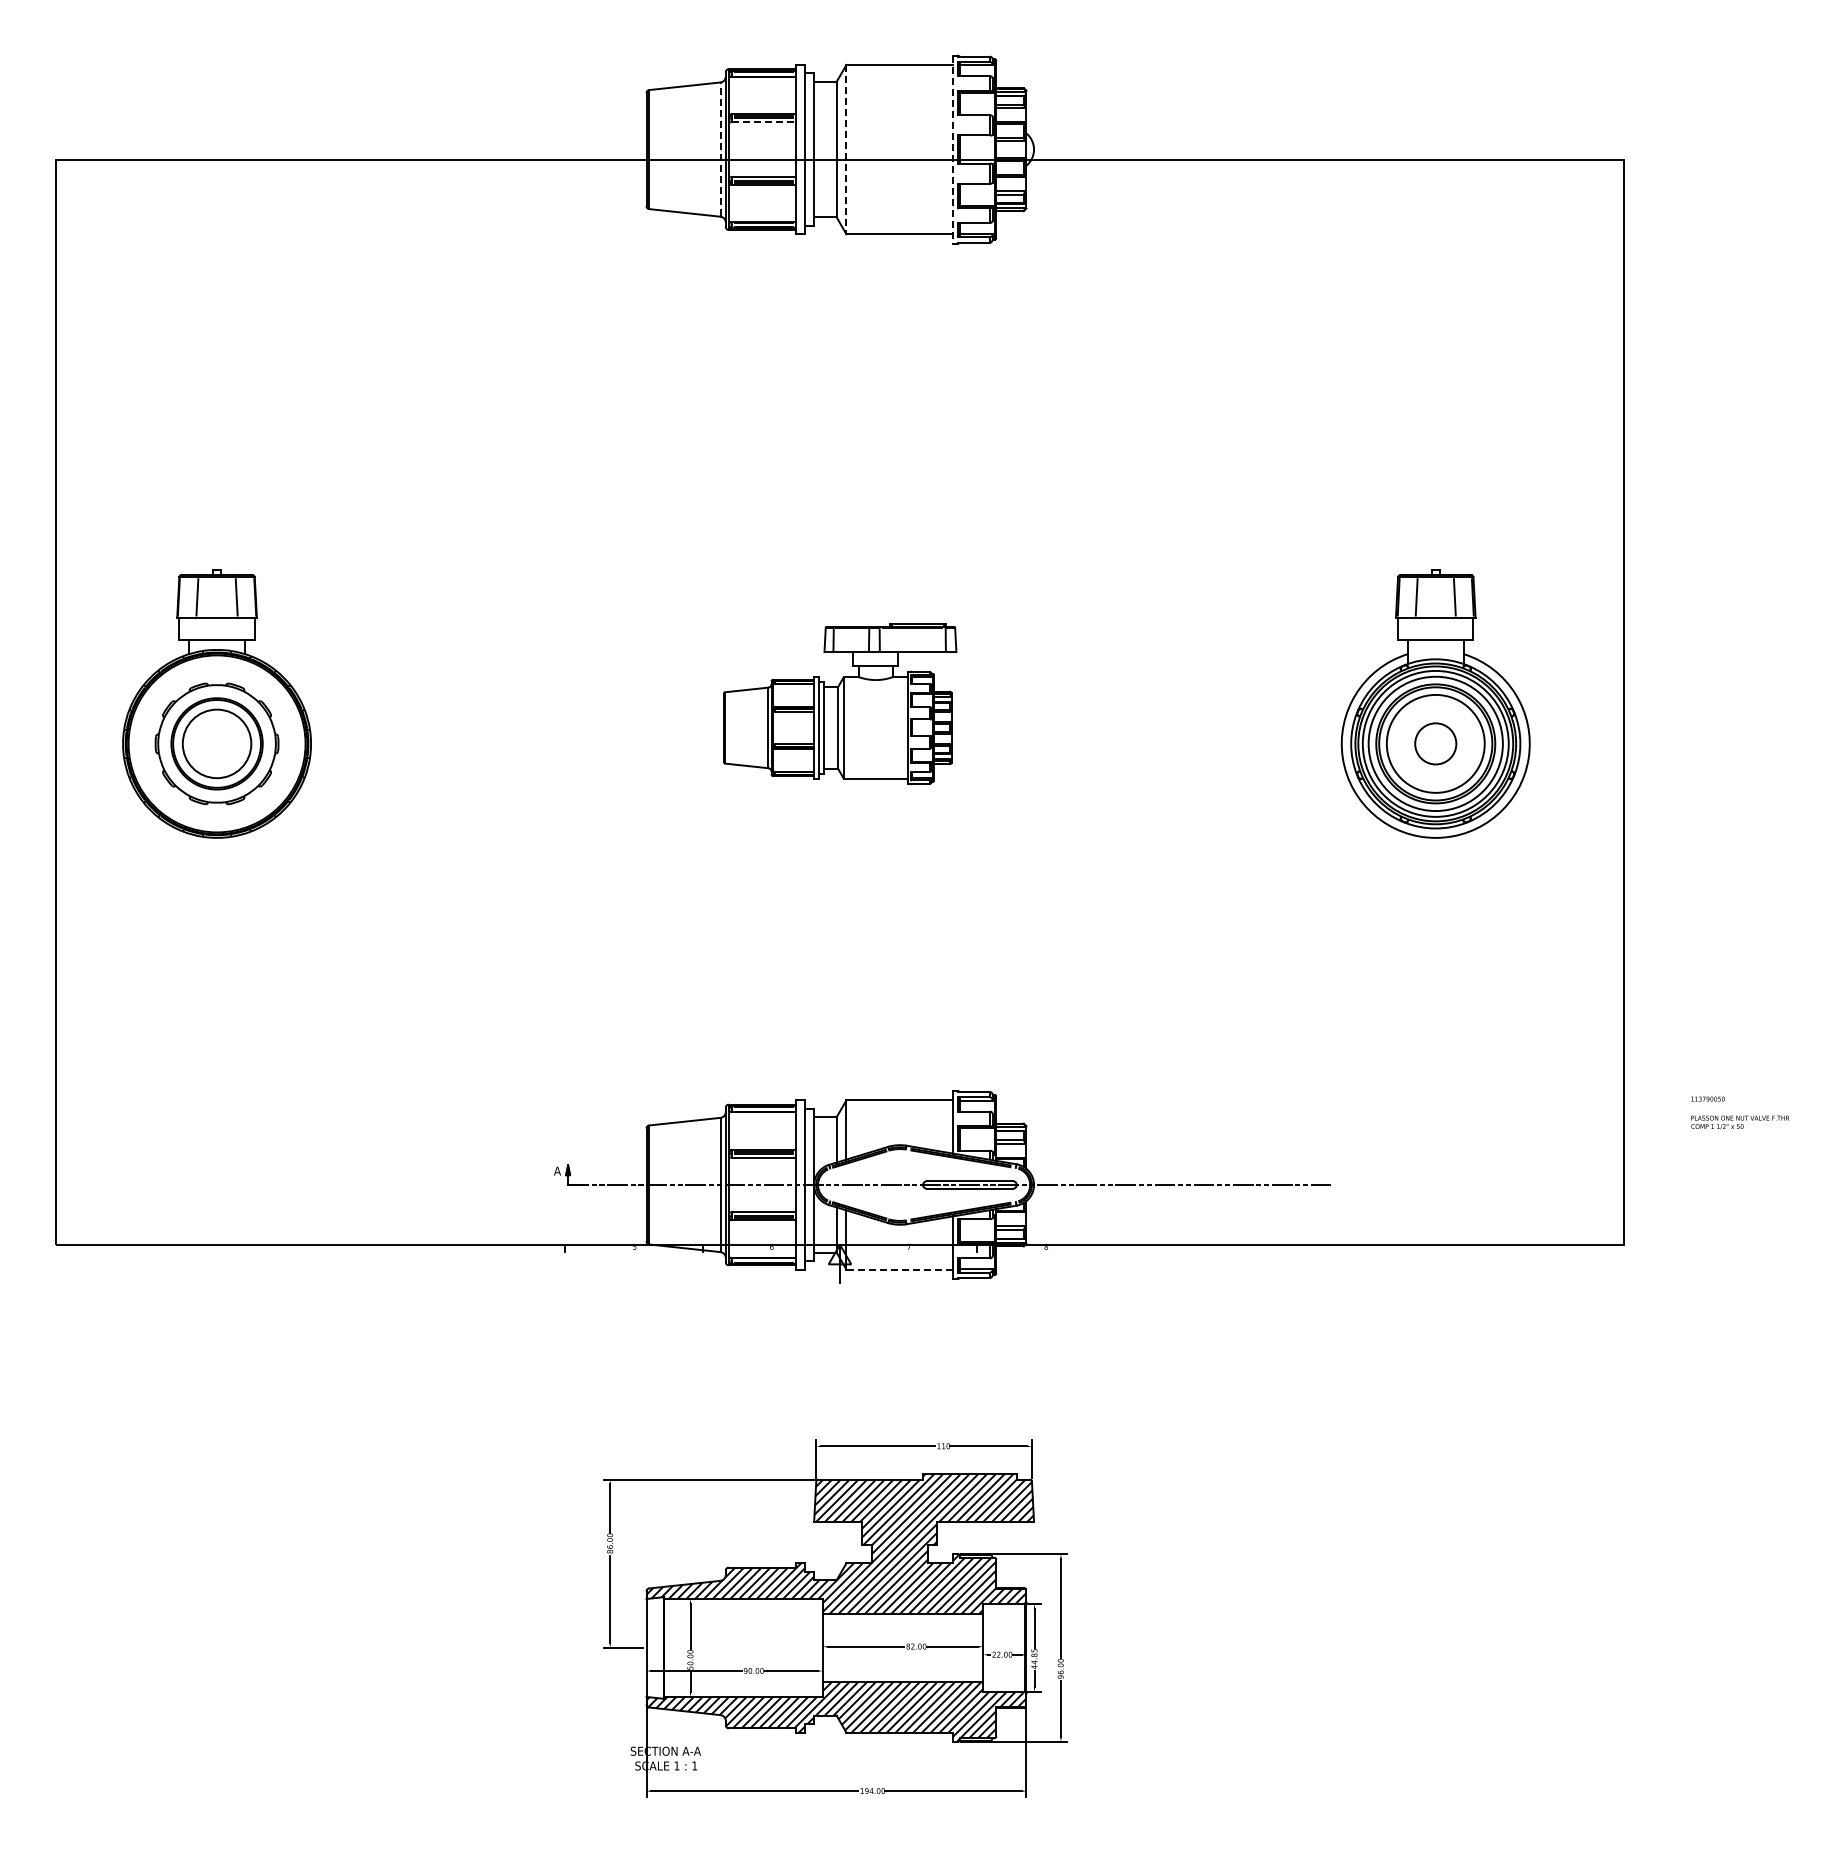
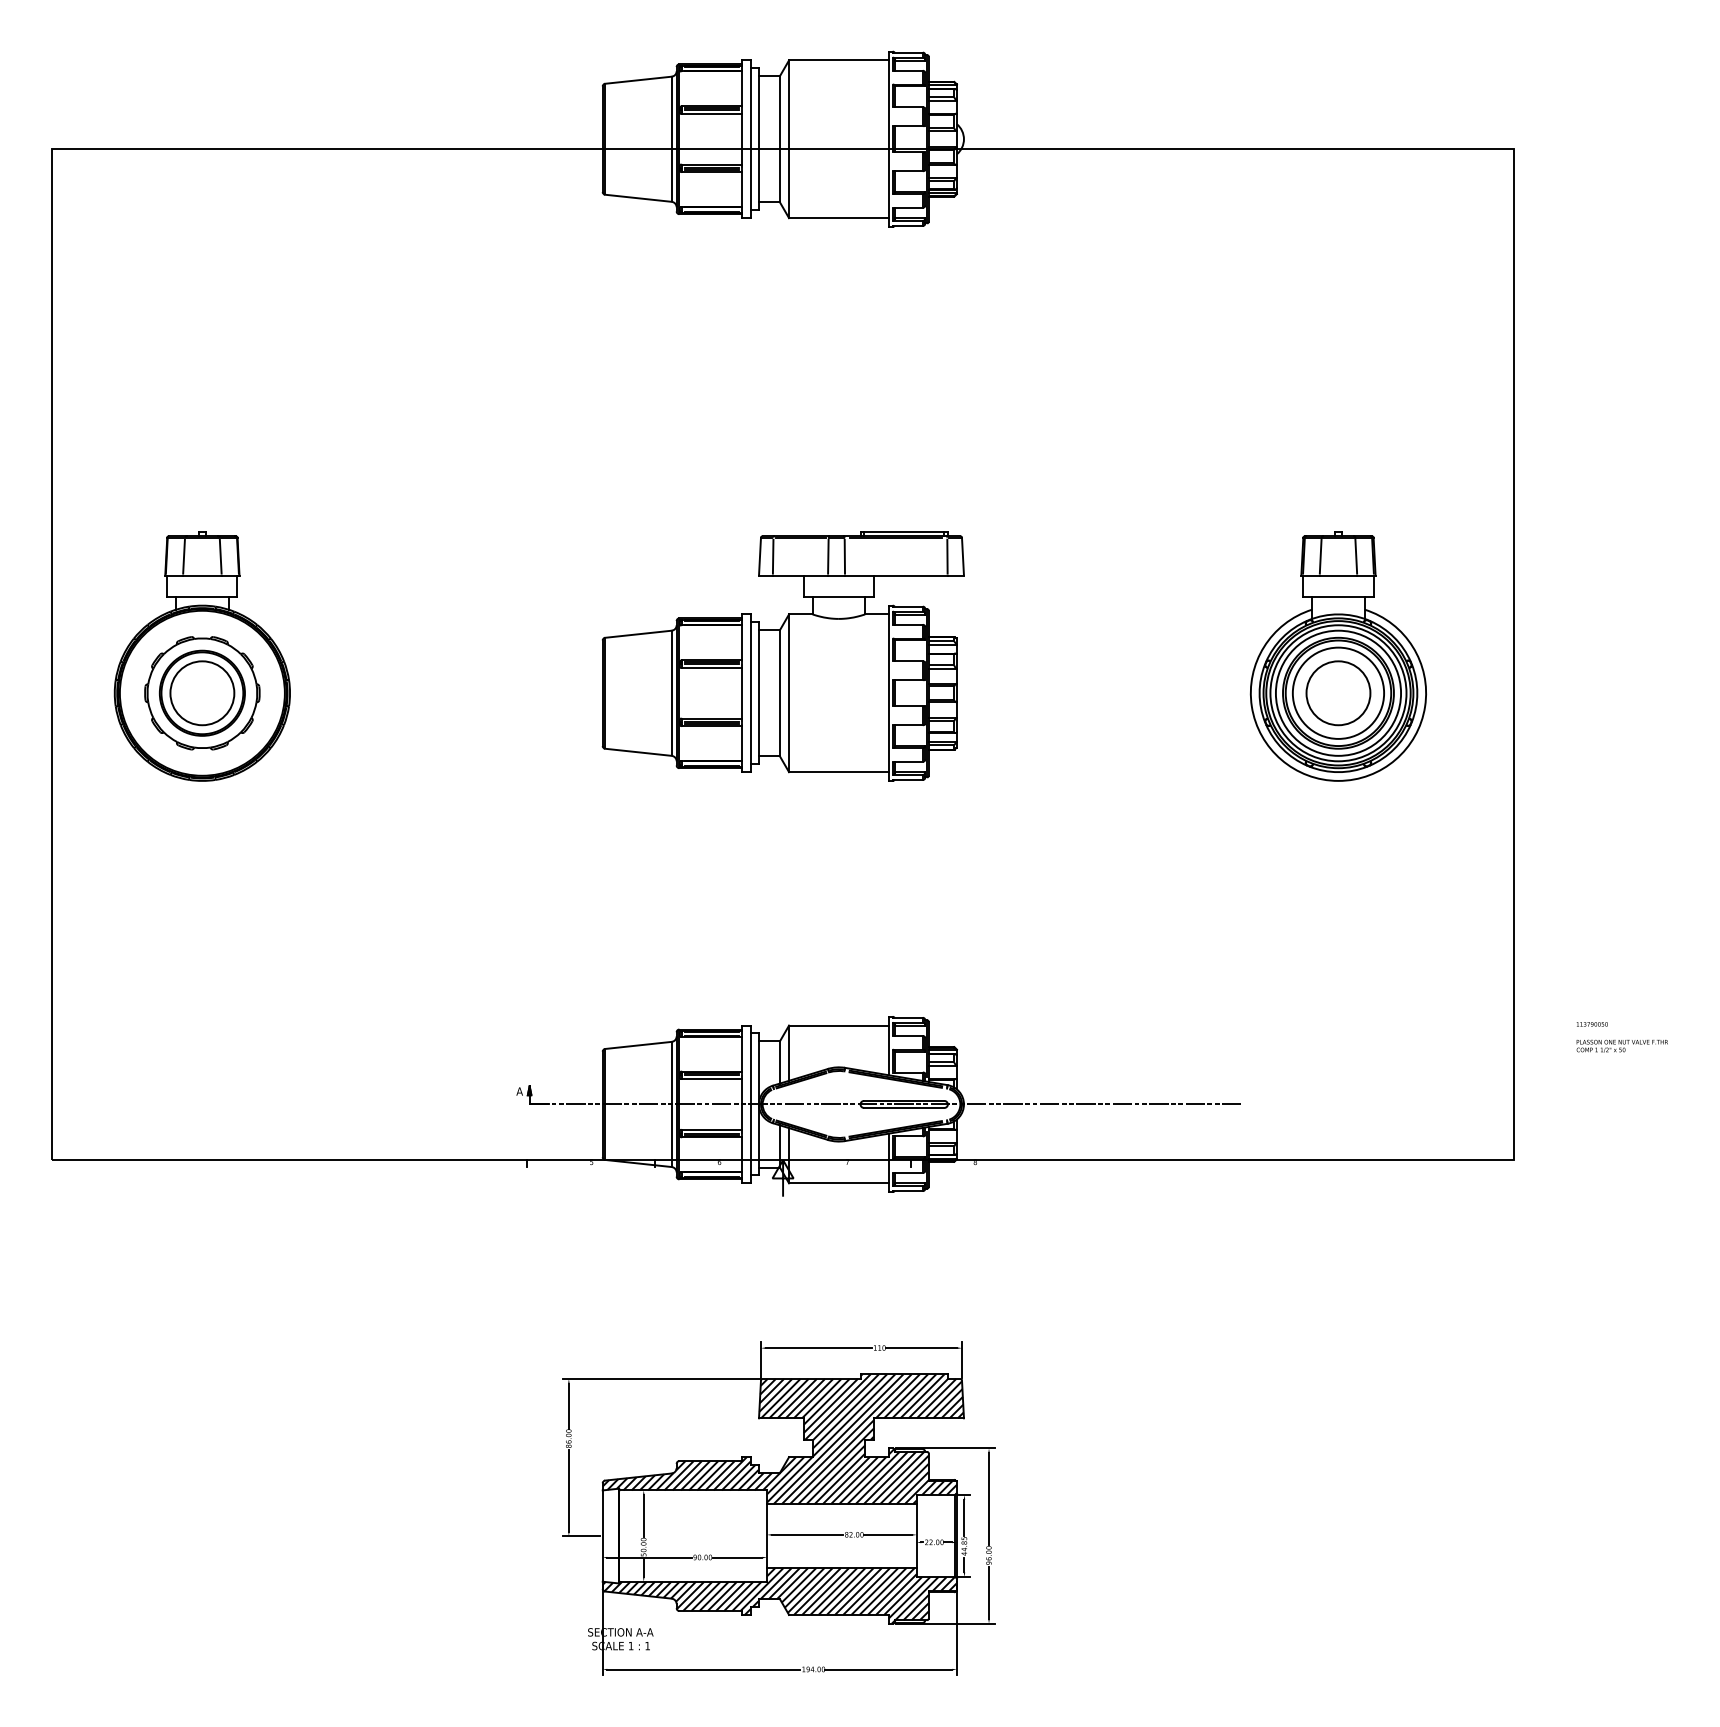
line: (764, 122) -> (712, 114), dashed -> solid
line: (720, 149) -> (671, 139), dashed -> solid
line: (846, 149) -> (789, 139), dashed -> solid
line: (953, 150) -> (888, 140), dashed -> solid
part: (839, 703) -> (782, 655), size x1.67
circle: (1435, 743) -> (1338, 692), size x1.67
line: (899, 1269) -> (838, 1183), dashed -> solid

